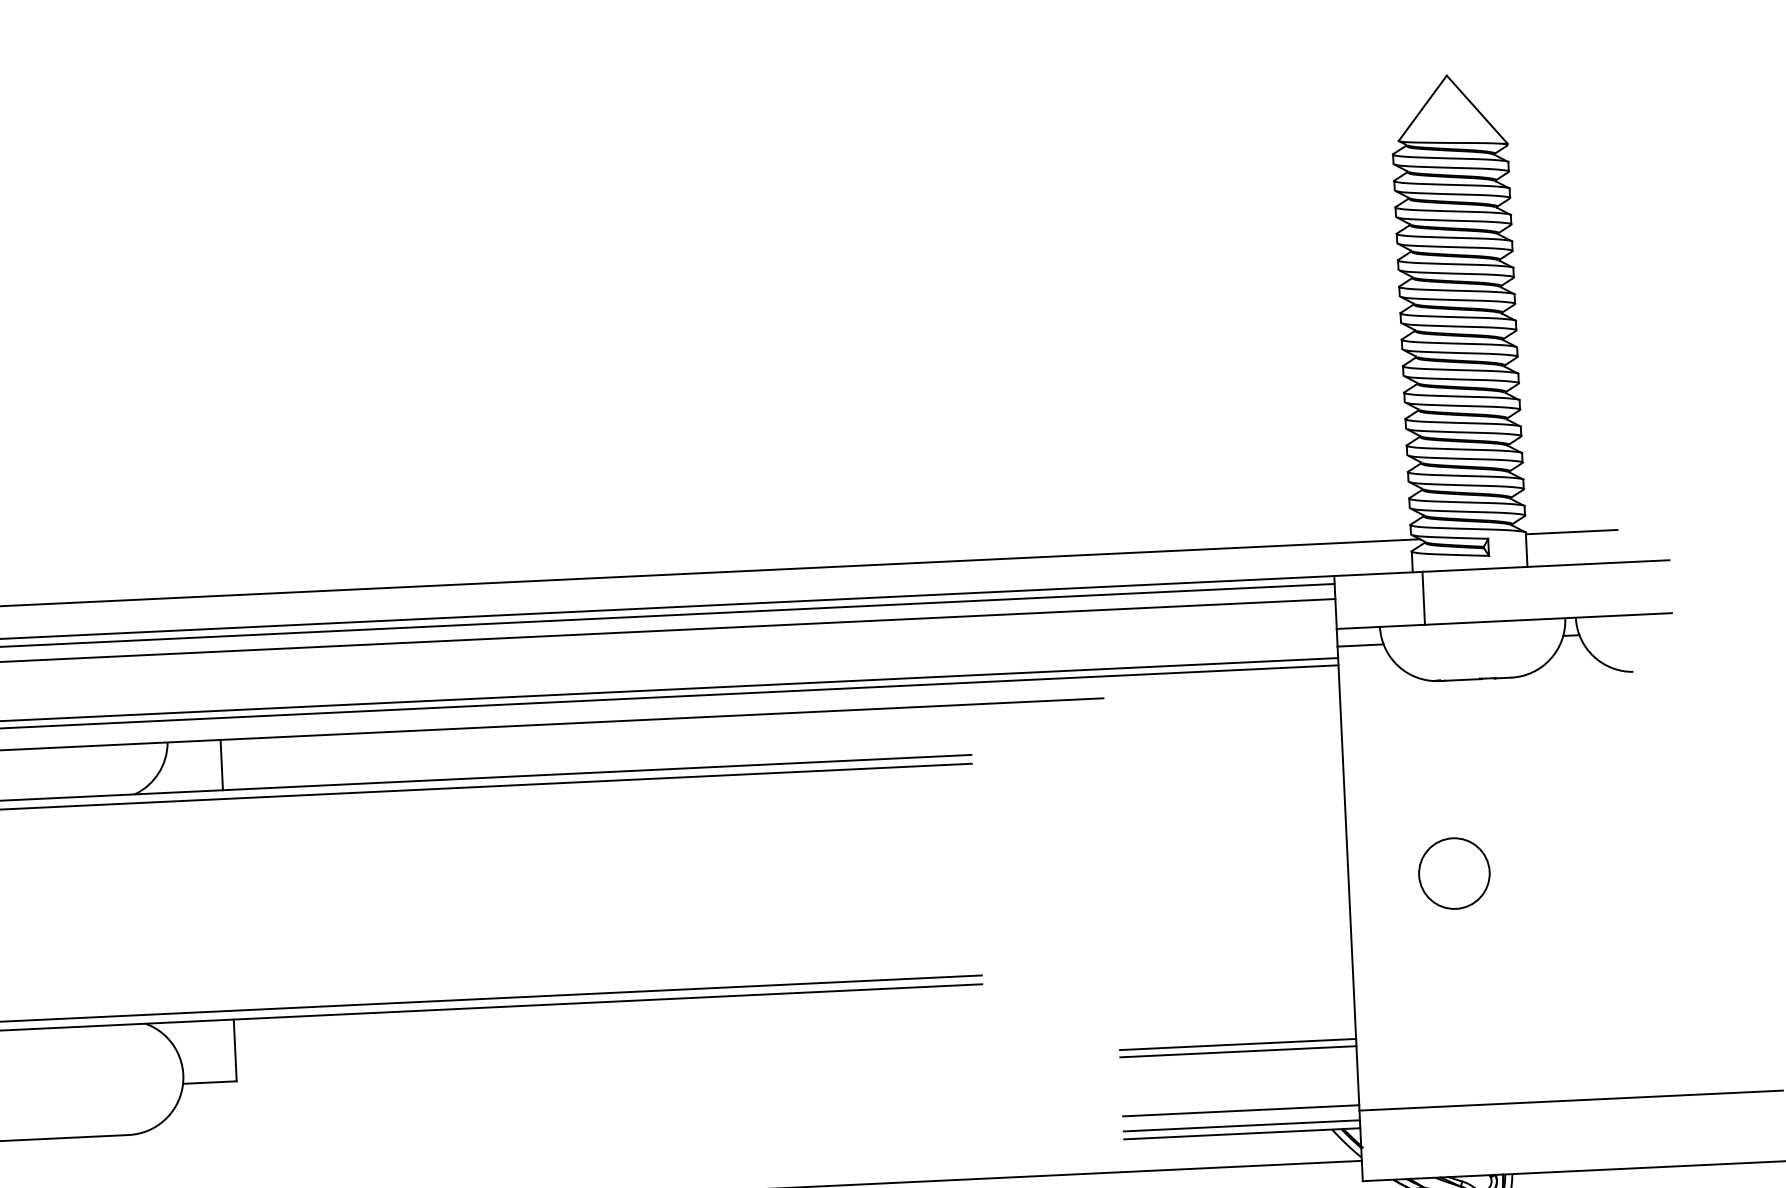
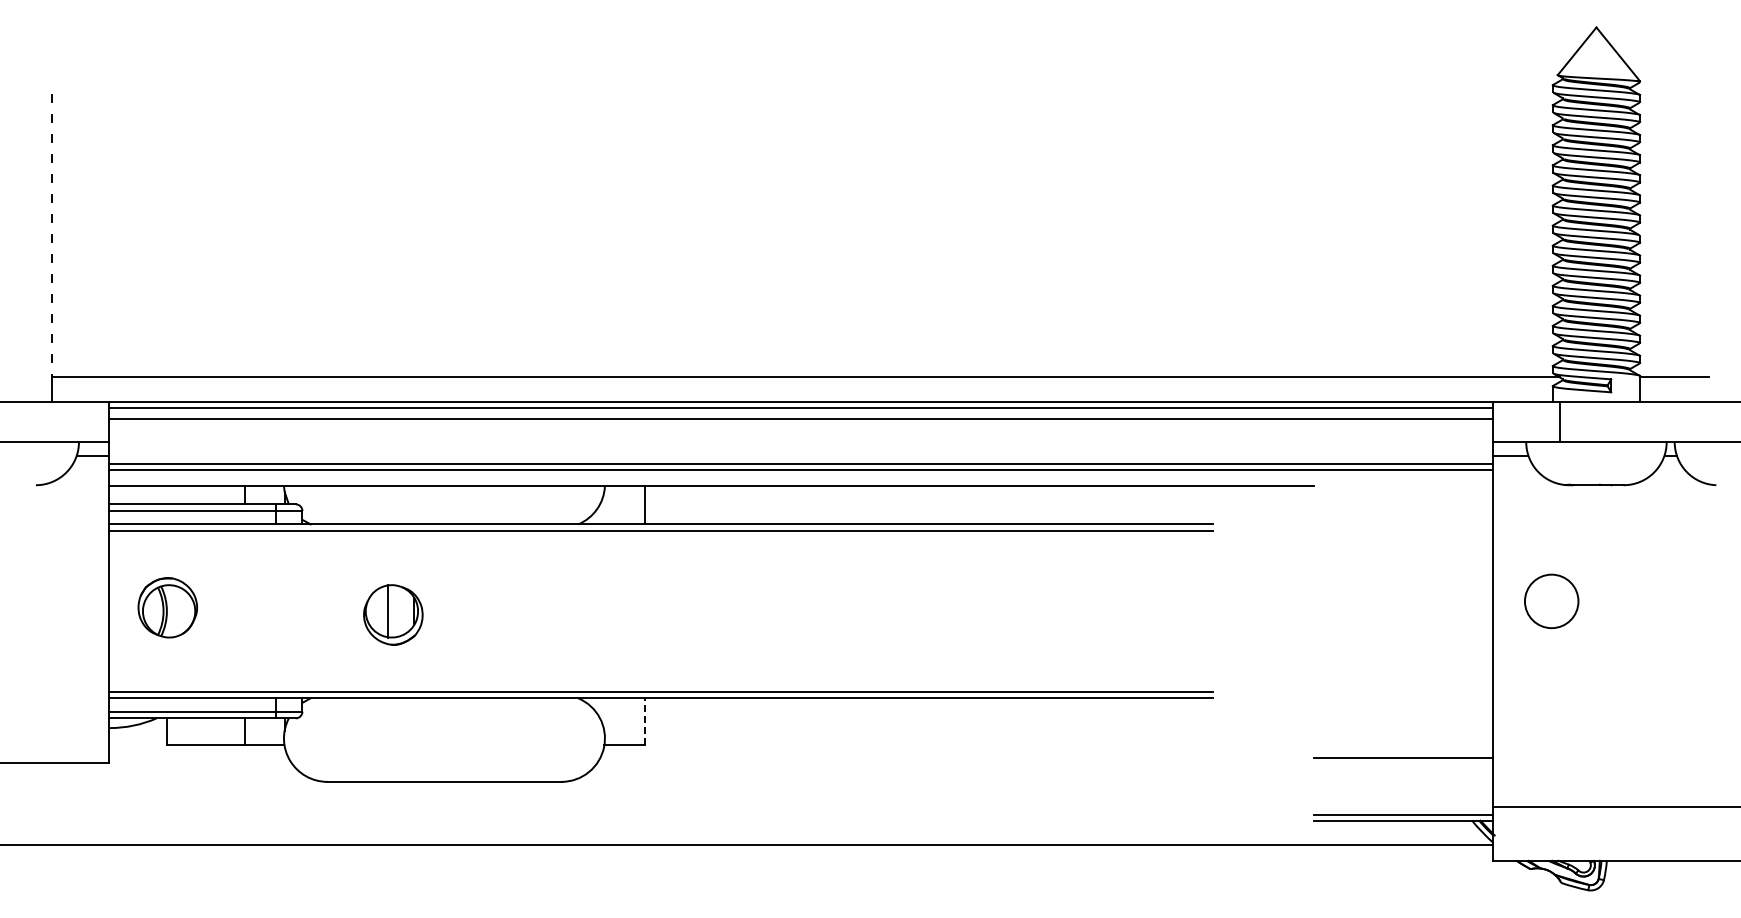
circle: (1454, 873) -> (1551, 601), moved
line: (1237, 1043) -> (1403, 752), removed
line: (235, 1050) -> (645, 721), solid -> dashed
line: (1240, 1111) -> (1403, 803), removed

